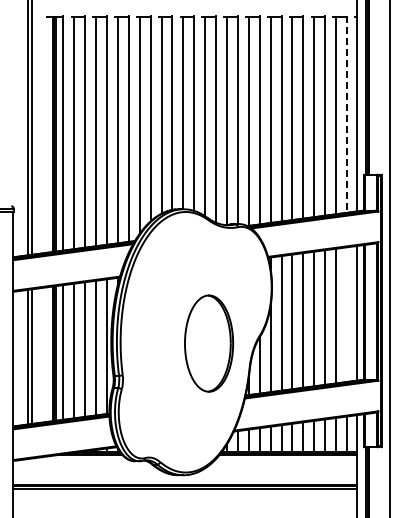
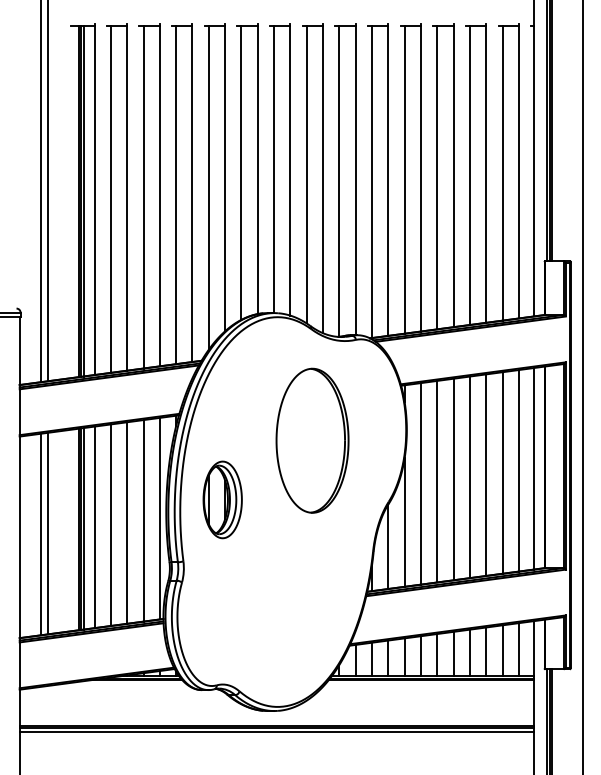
line: (347, 115) -> (519, 172), dashed -> solid
line: (347, 314) -> (519, 470), added
part: (148, 333) -> (221, 498), added
part: (208, 343) -> (311, 440), moved

